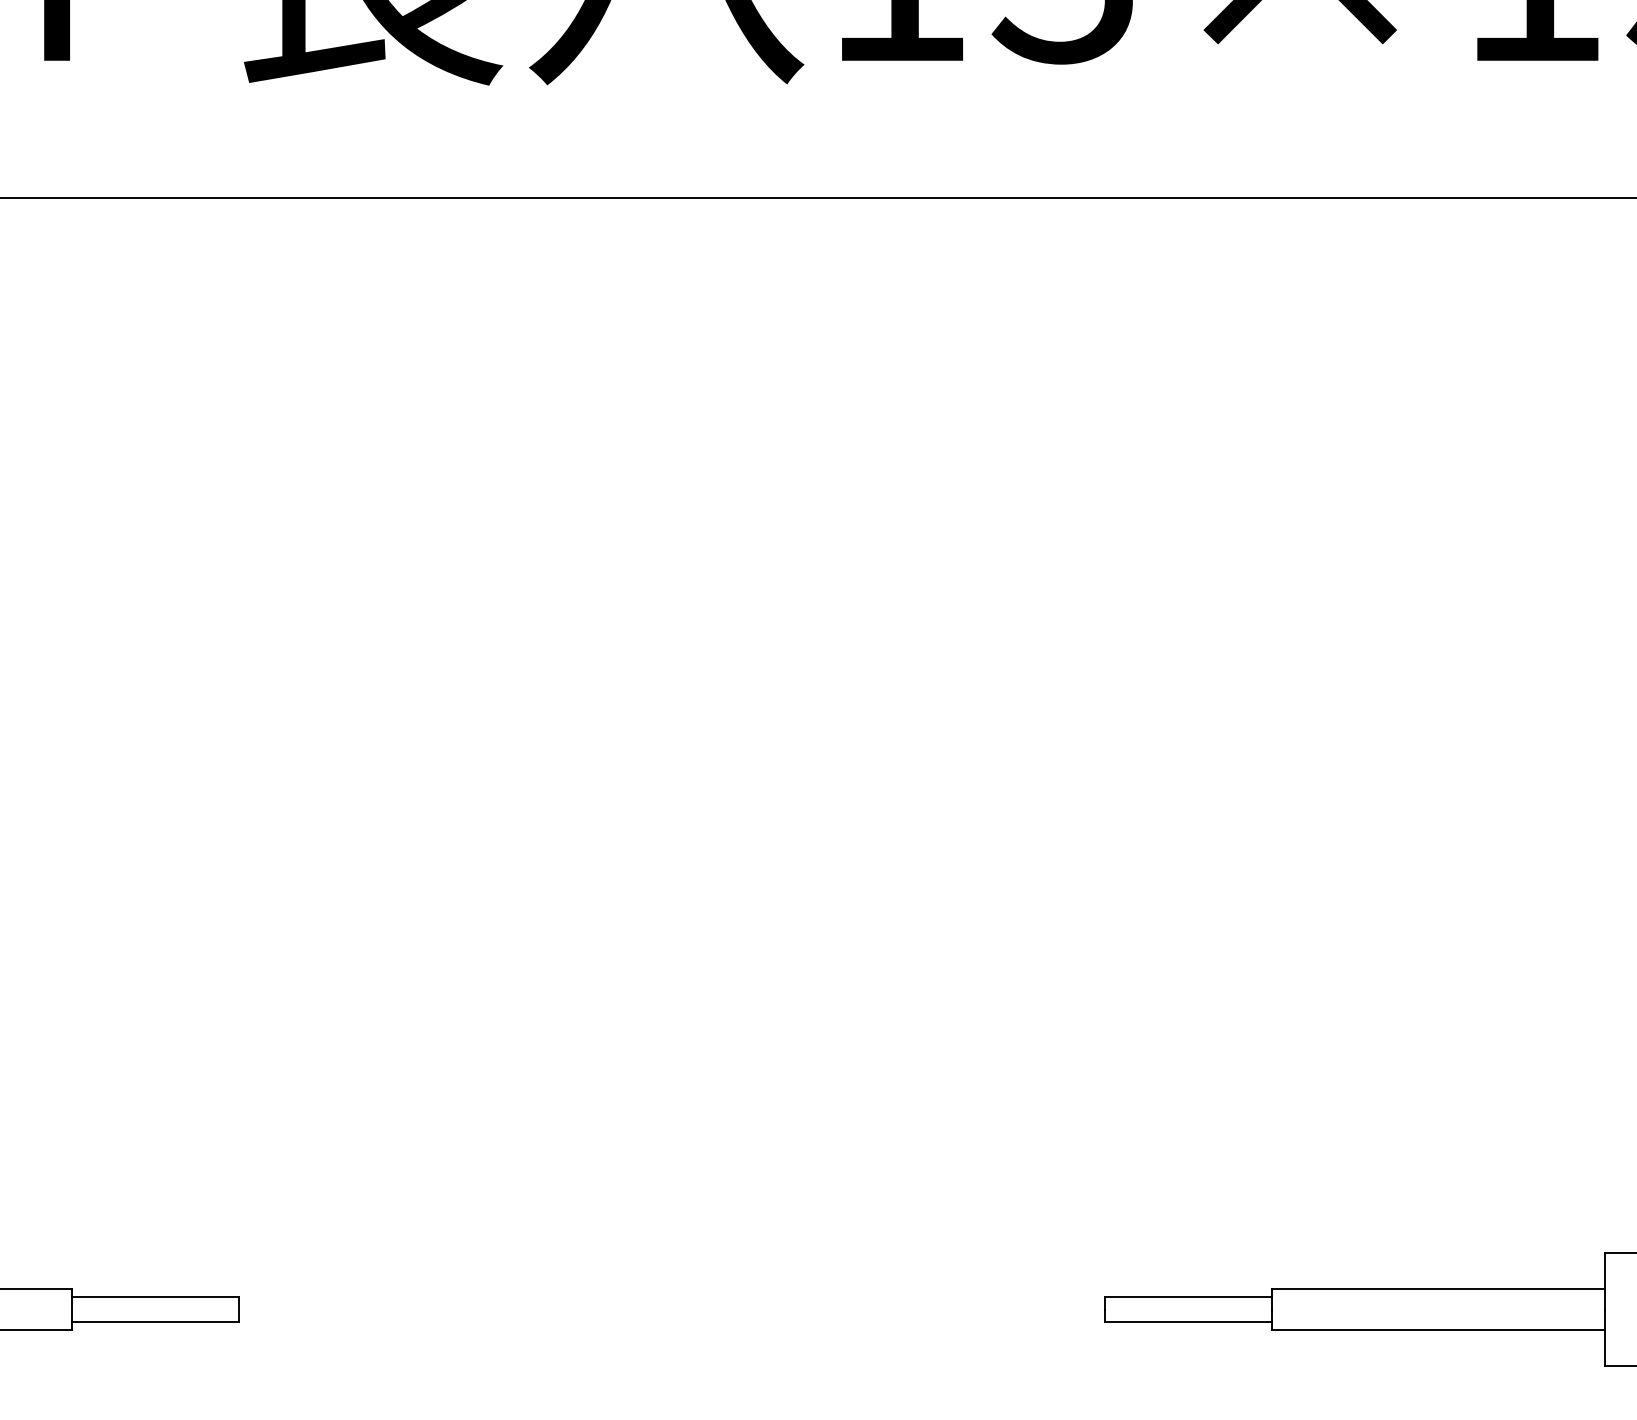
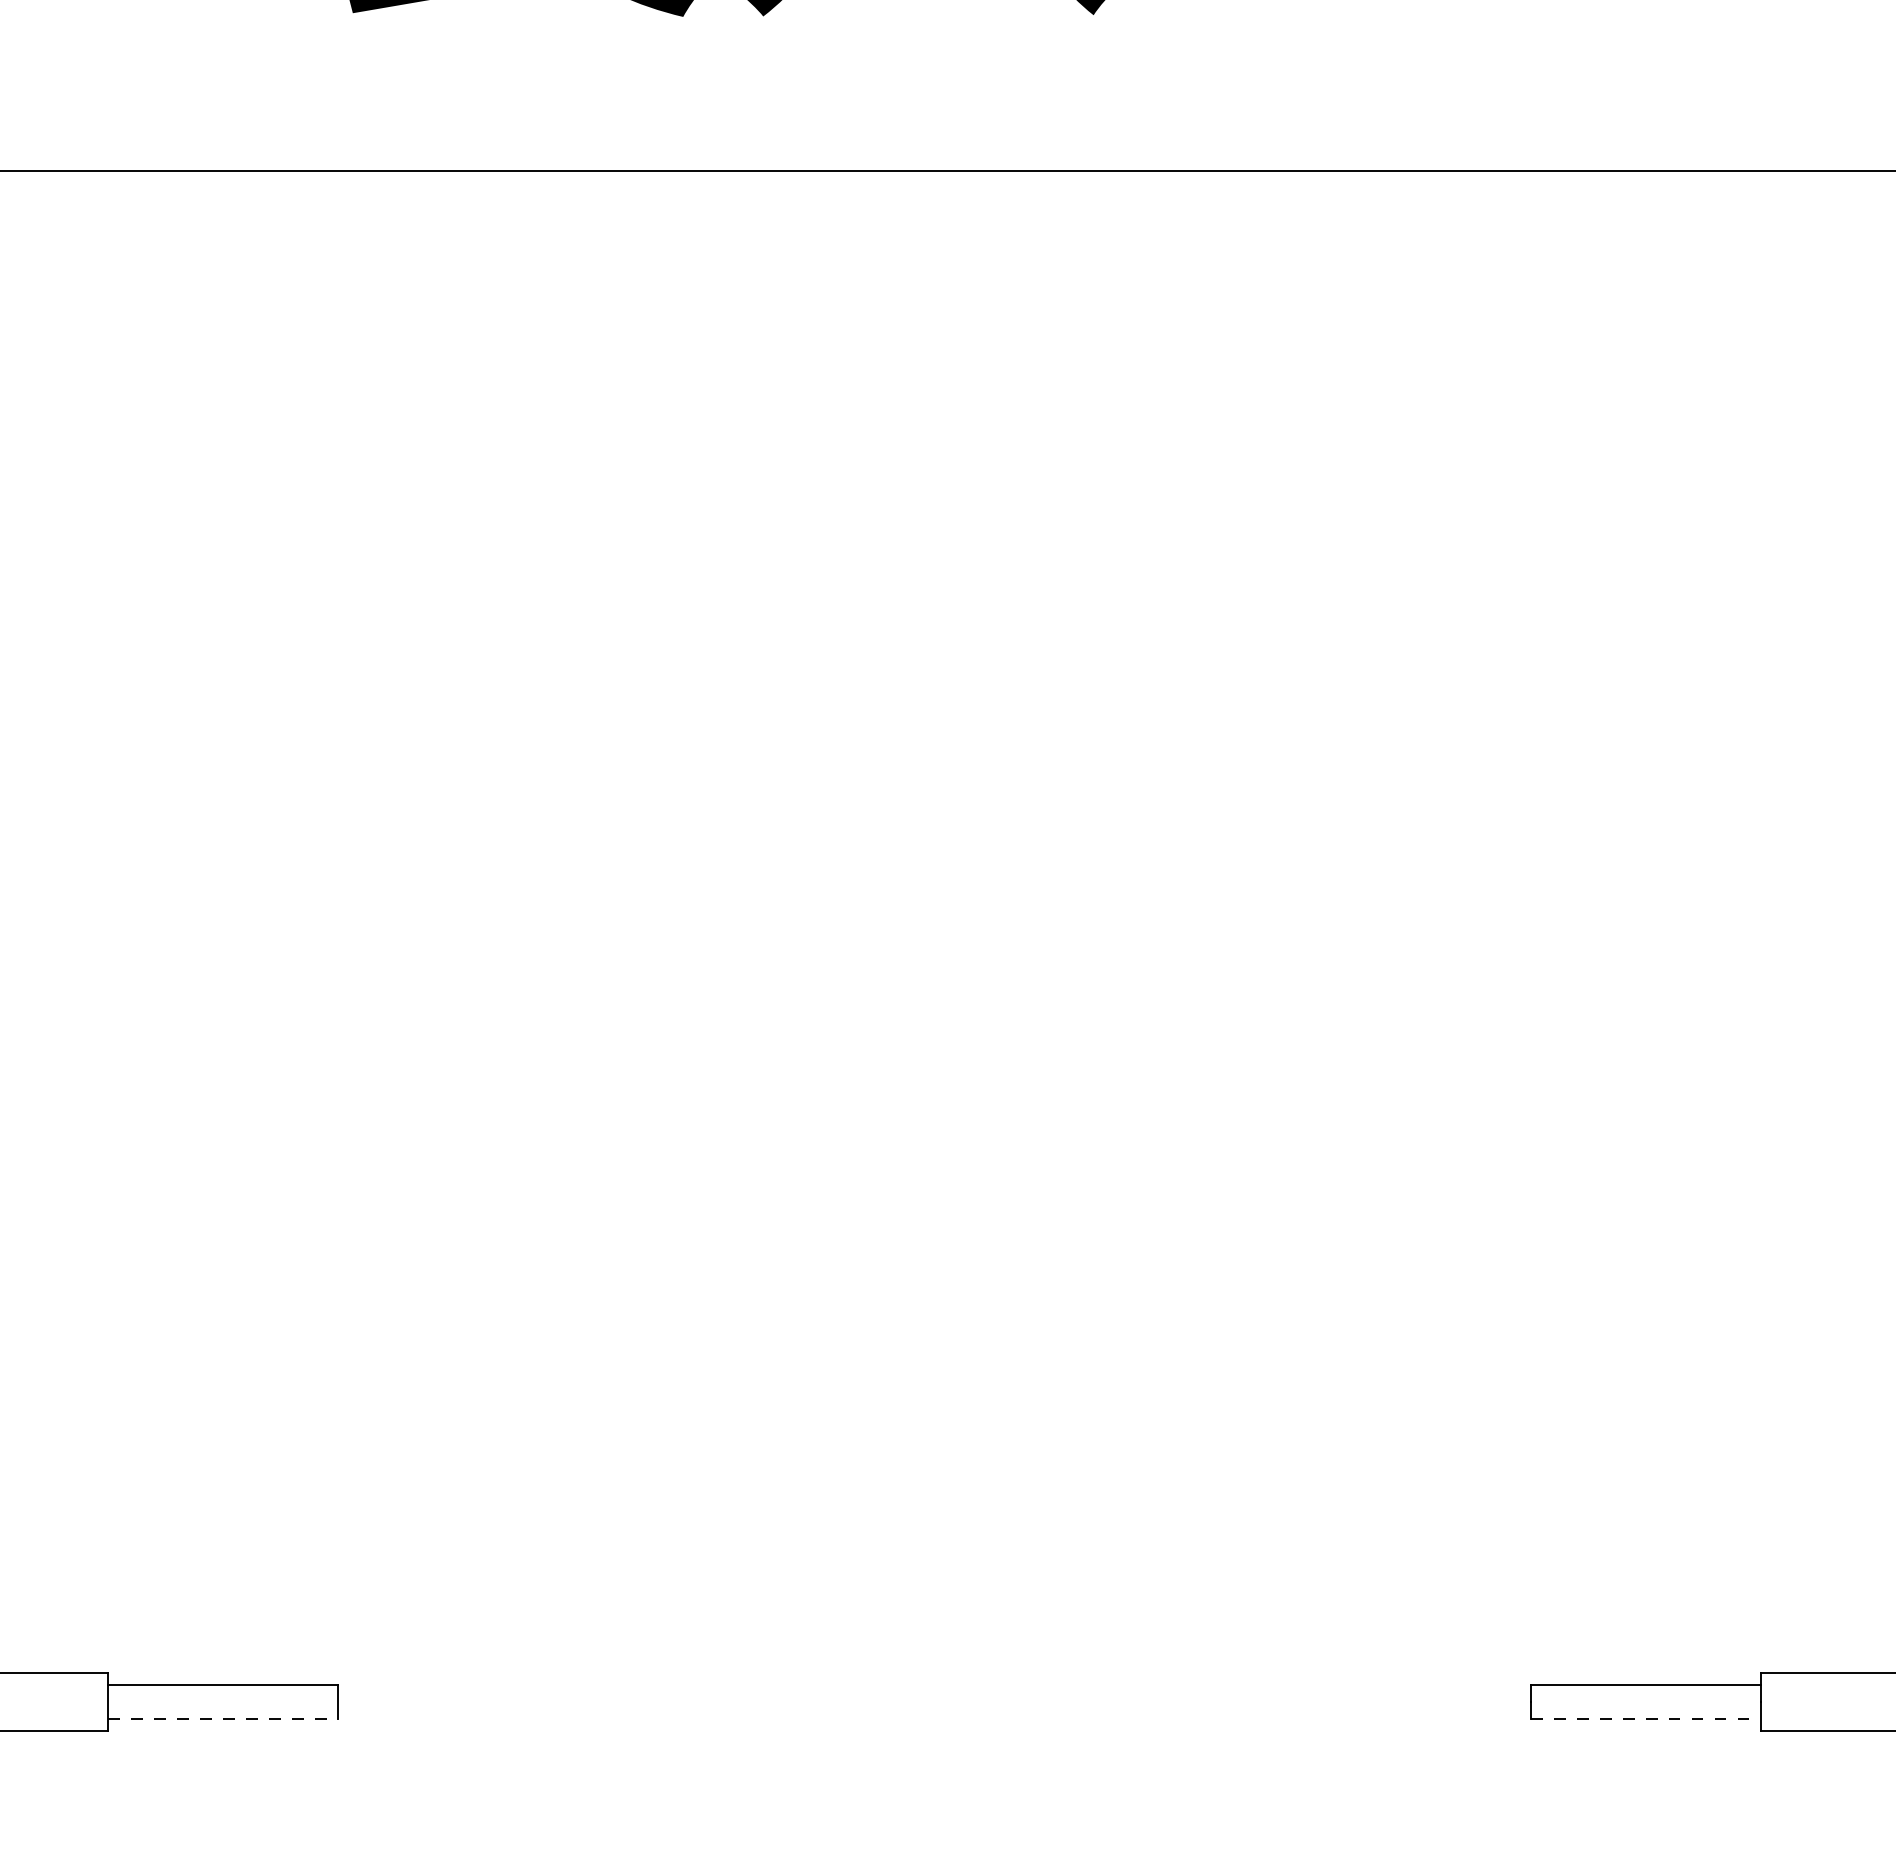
line: (155, 1322) -> (223, 1719), solid -> dashed
line: (1188, 1322) -> (1646, 1719), solid -> dashed

